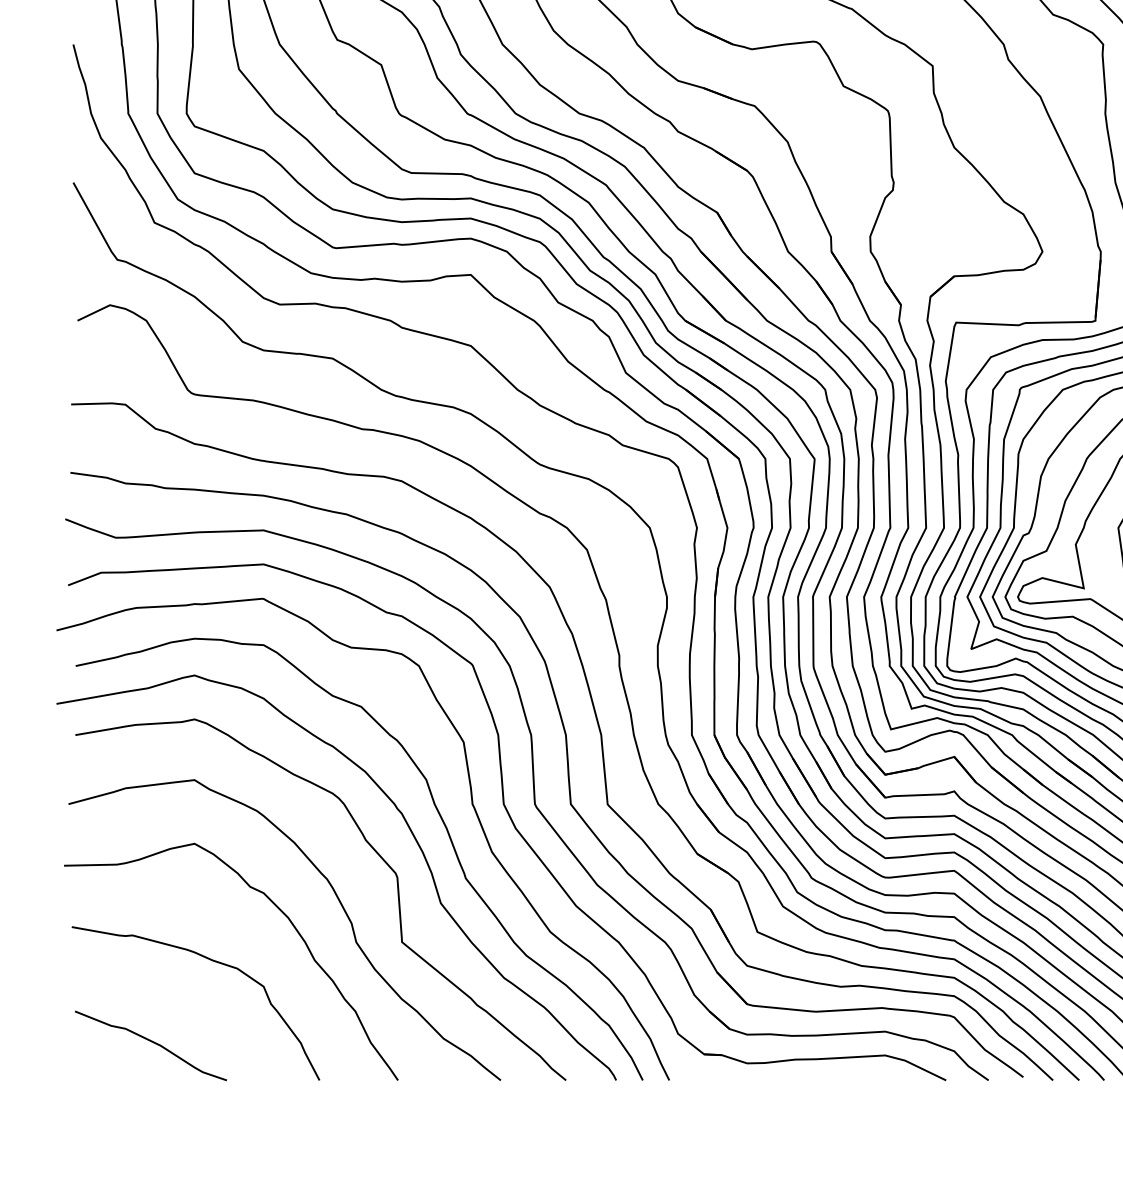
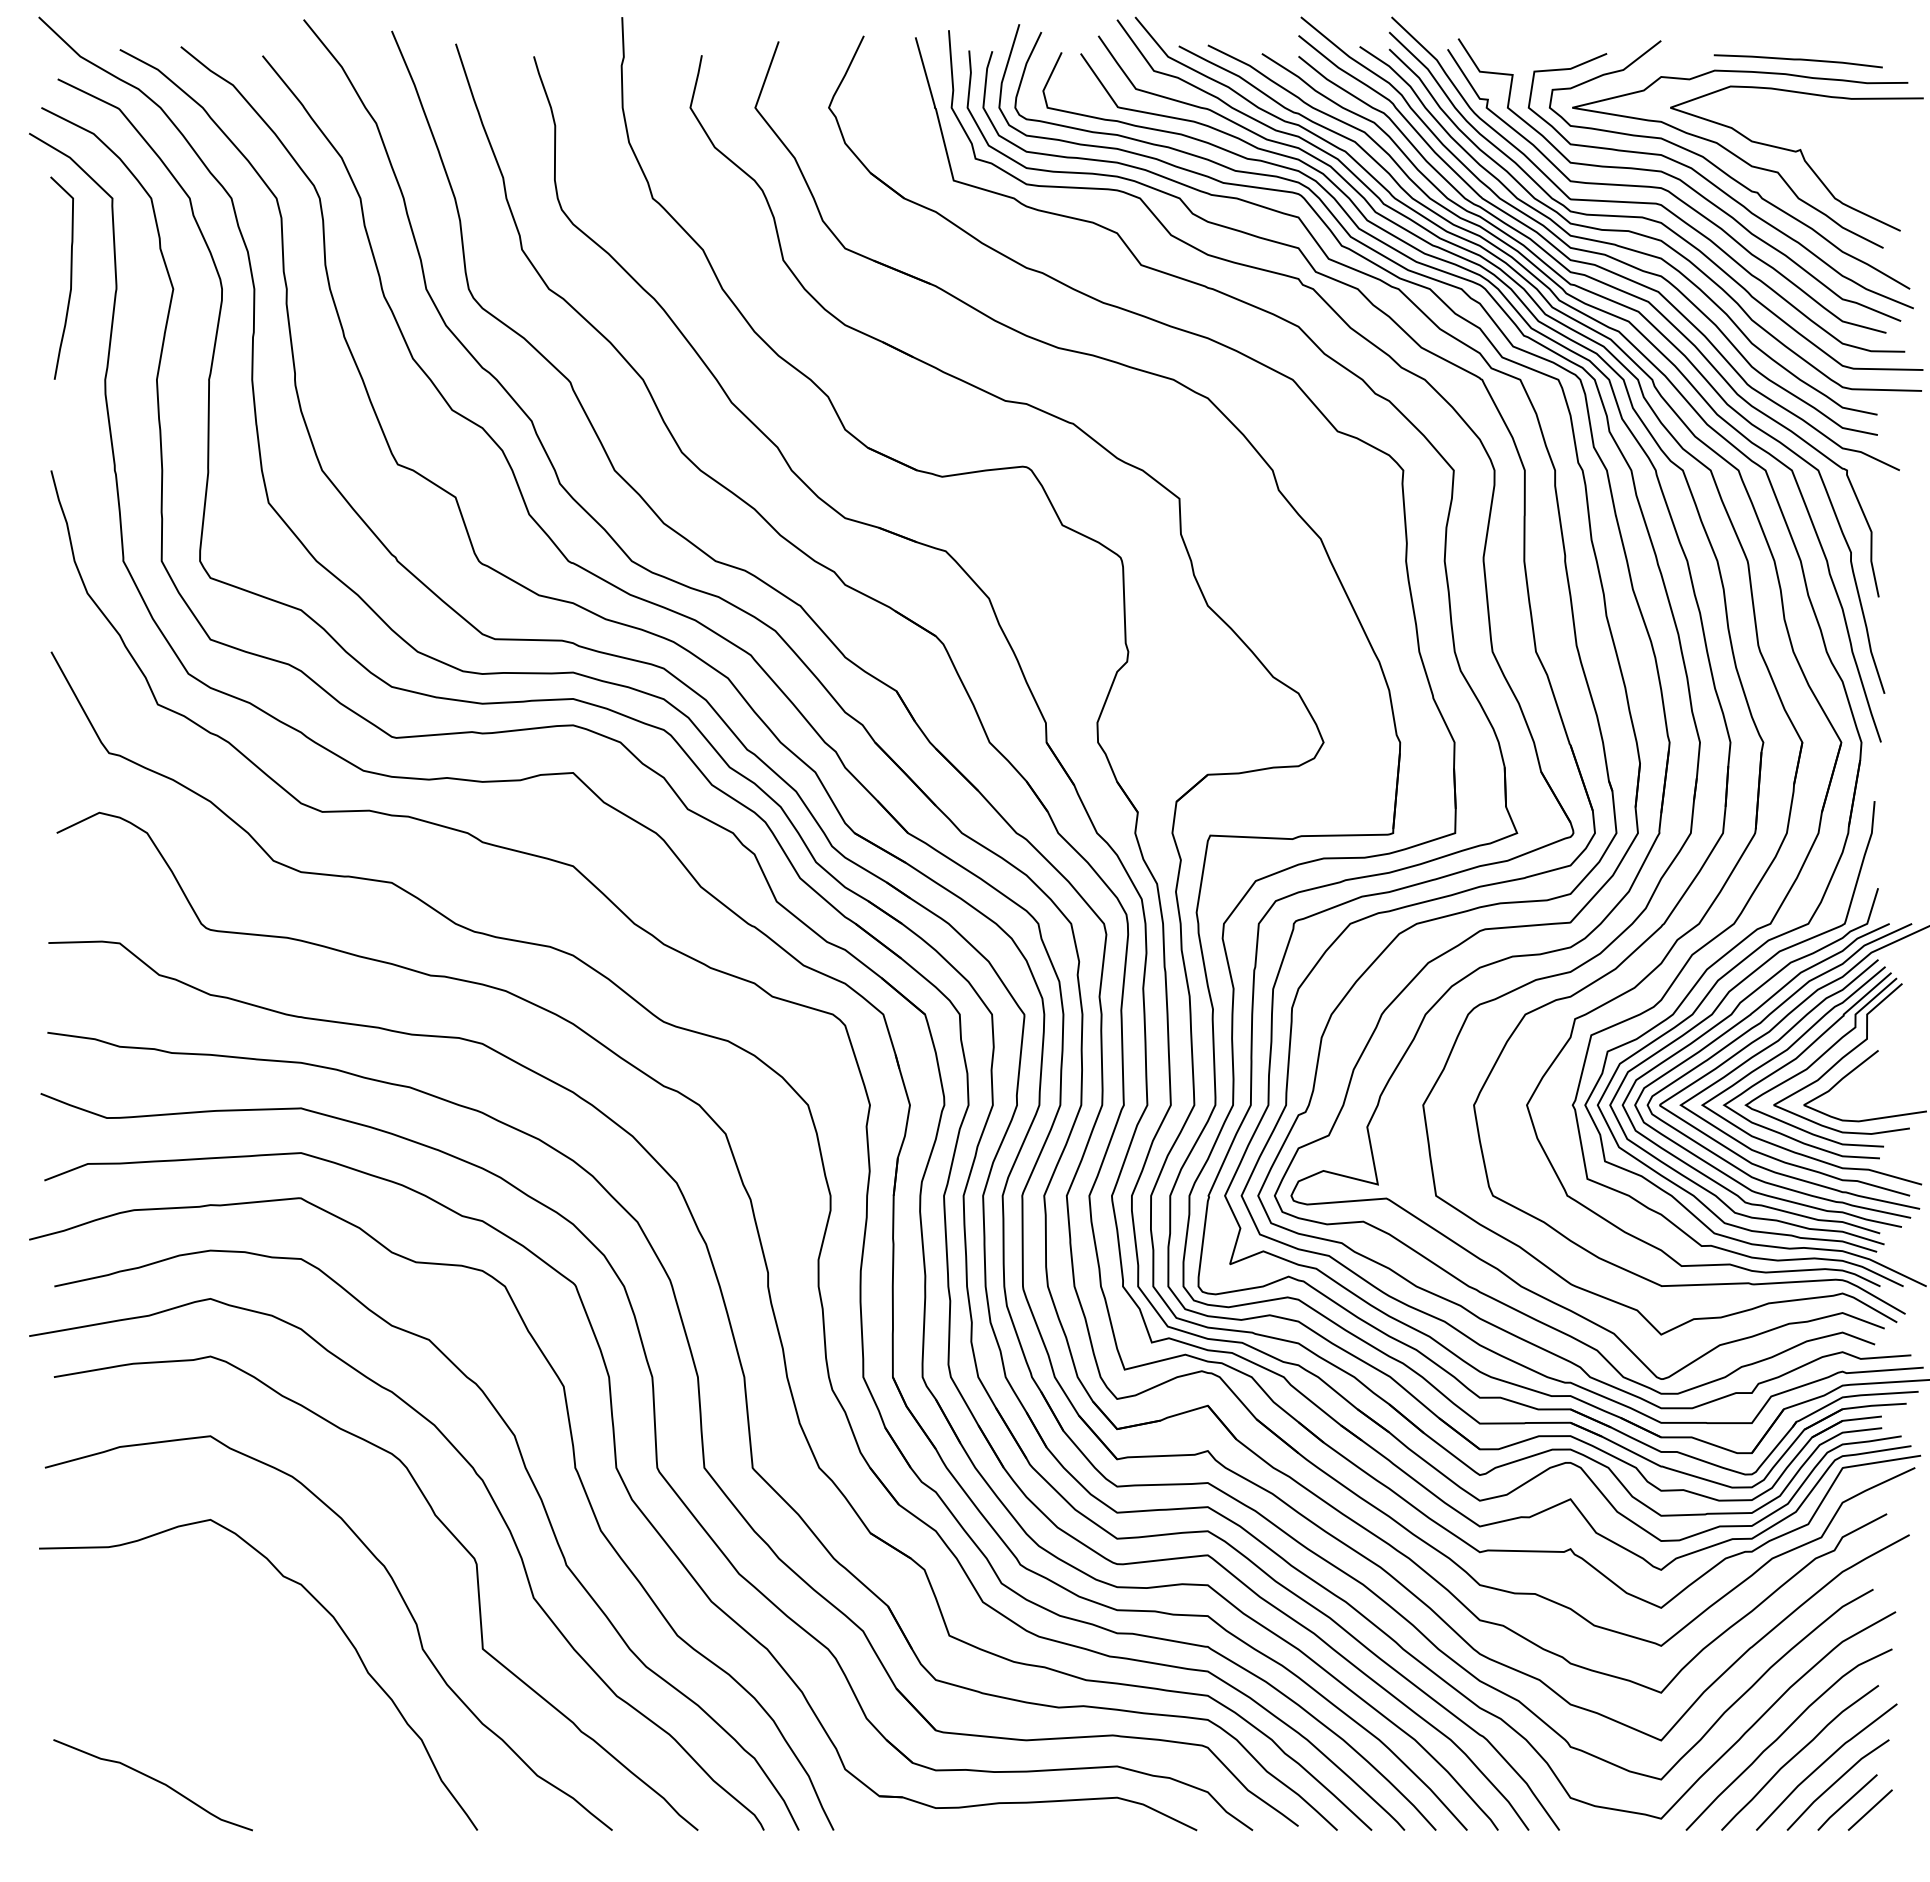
curve: (211, 960) -> (232, 1673), removed

